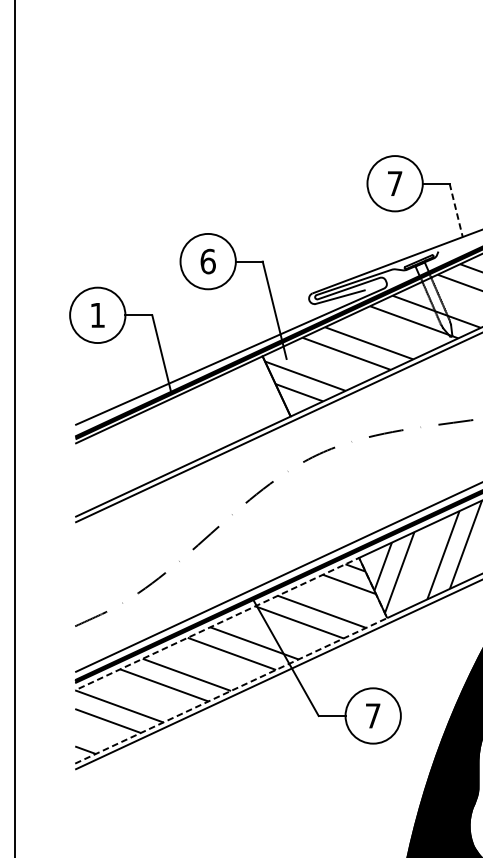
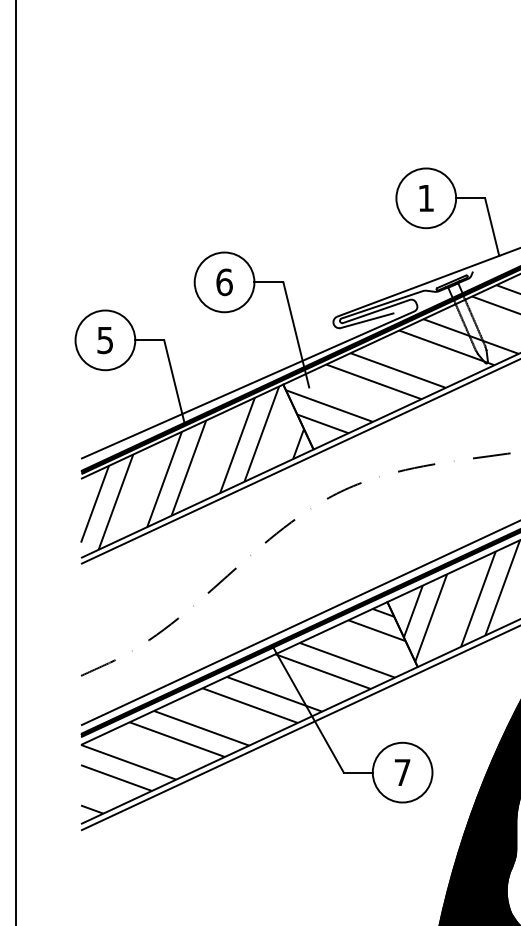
text: (394, 183) -> (425, 198), 7 -> 1
line: (456, 210) -> (492, 227), dashed -> solid
text: (96, 315) -> (104, 340), 1 -> 5
hatch: (178, 433) -> (192, 467), added
line: (379, 601) -> (409, 649), dashed -> solid

